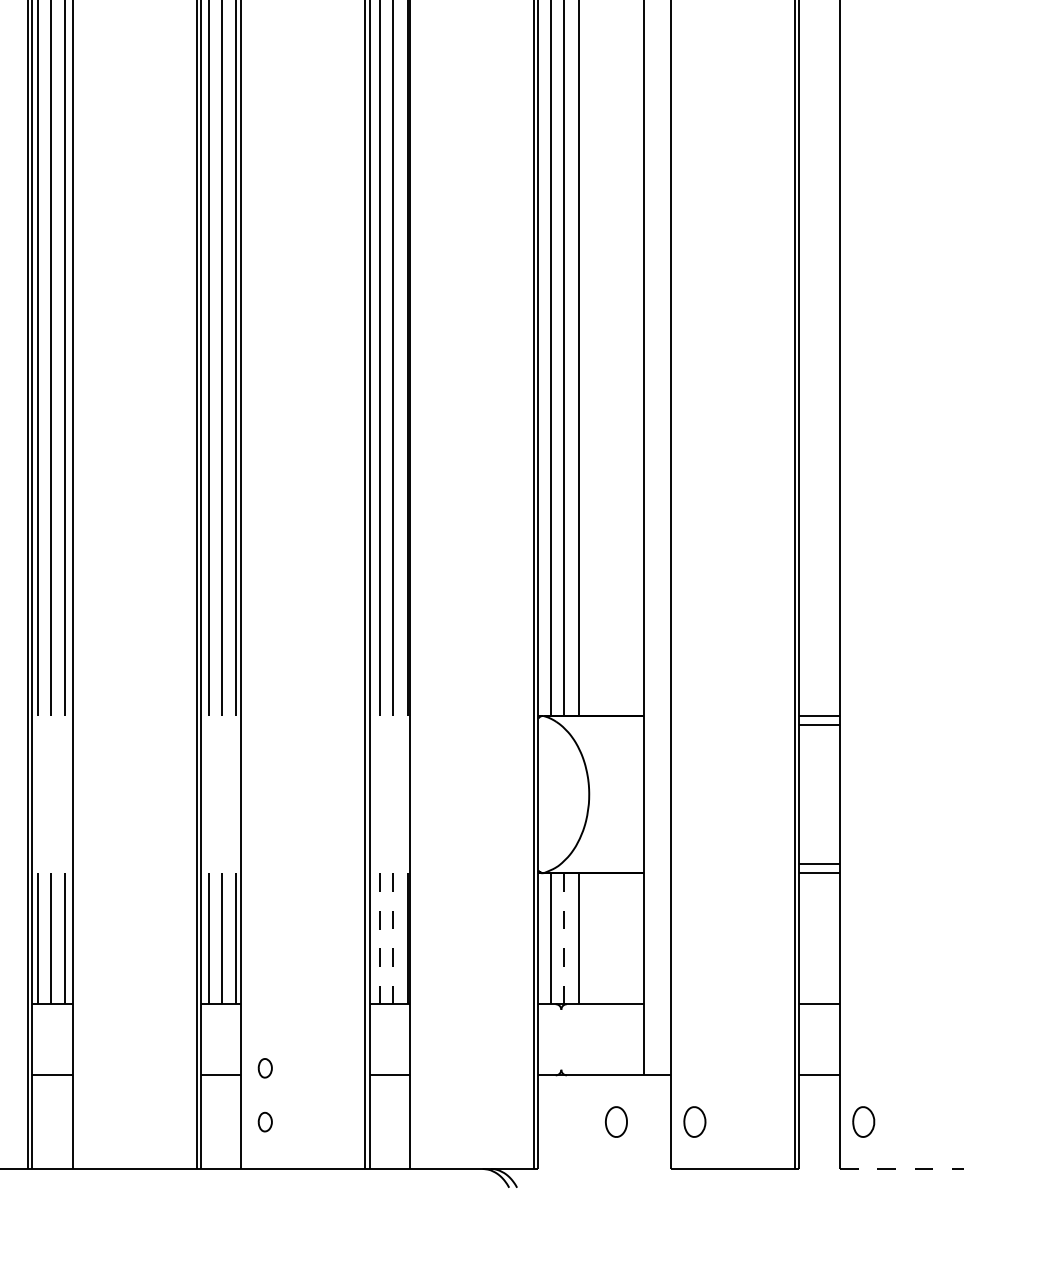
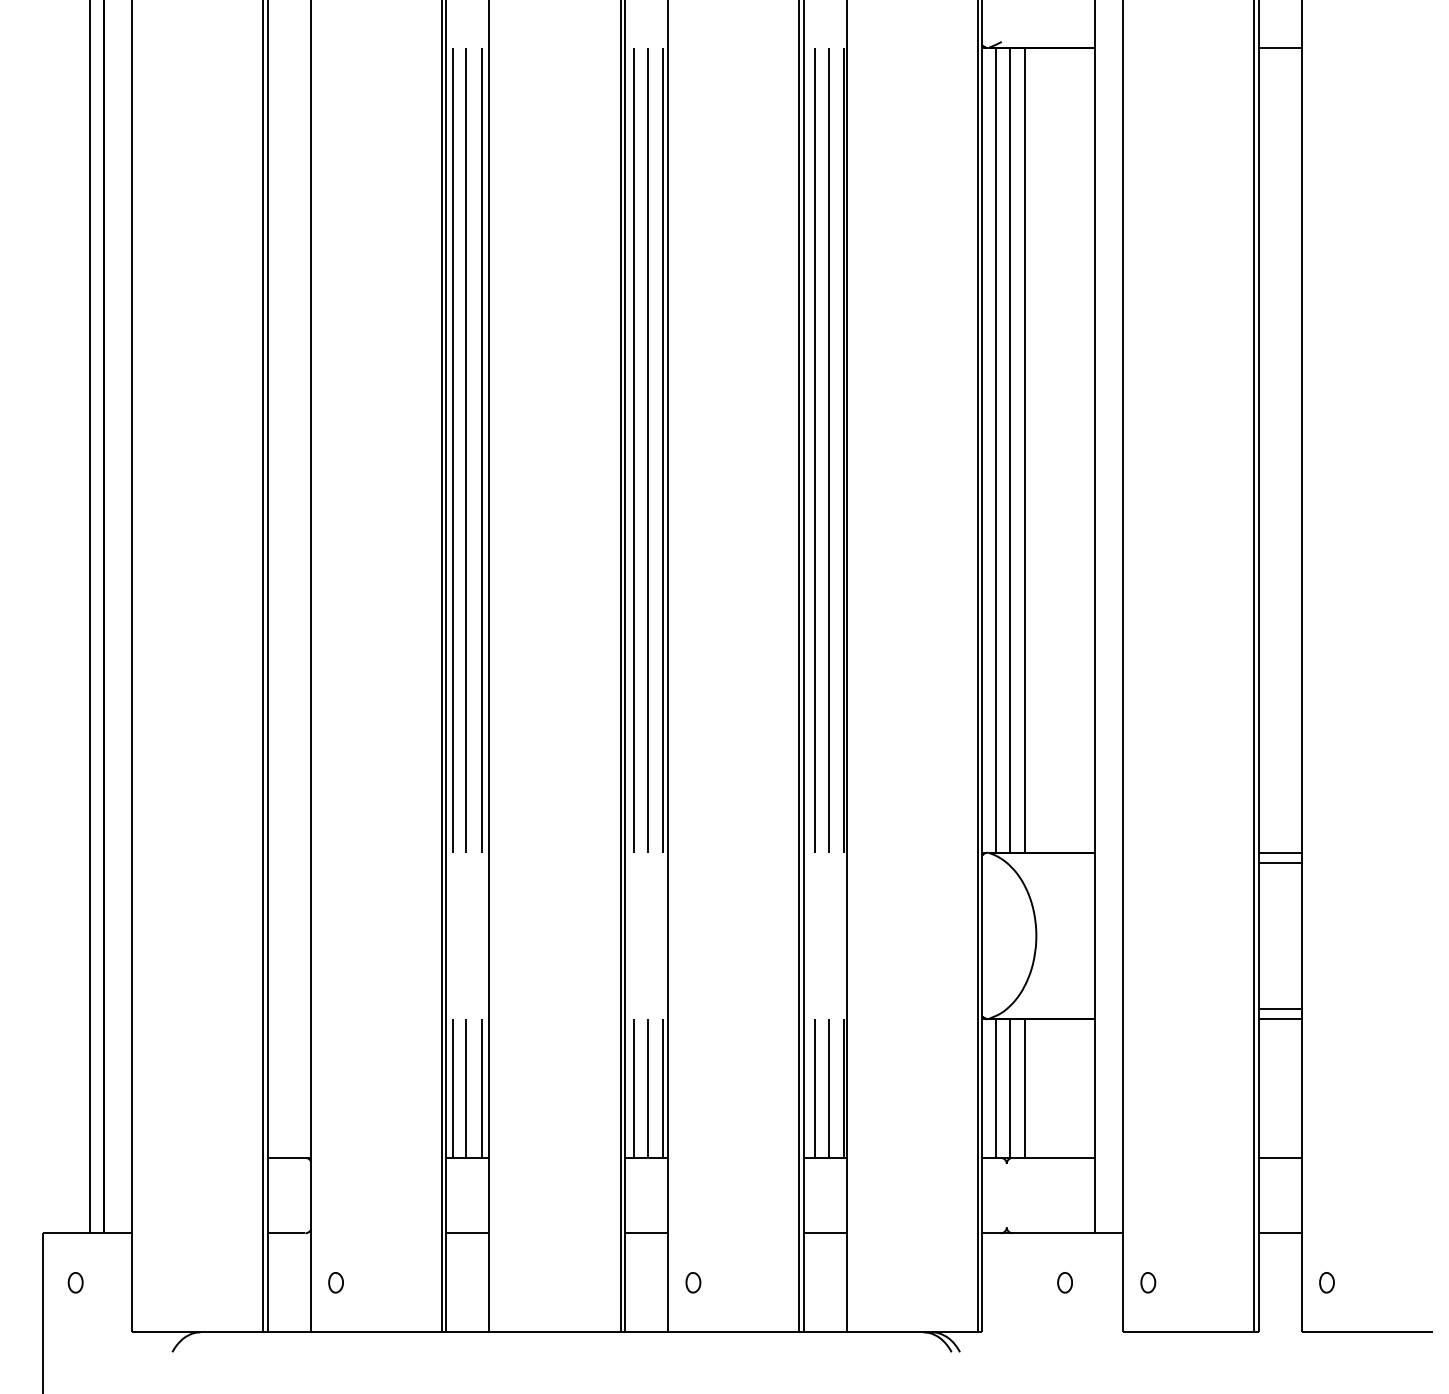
line: (392, 938) -> (828, 1088), dashed -> solid
line: (564, 938) -> (1010, 1088), dashed -> solid
line: (380, 939) -> (815, 1089), dashed -> solid
part: (265, 1068) -> (693, 1225), removed
part: (615, 1121) -> (1064, 1282), size x0.62
part: (695, 1121) -> (1148, 1282), size x0.62
part: (863, 1121) -> (1326, 1282), size x0.62
line: (901, 1169) -> (1367, 1332), dashed -> solid

